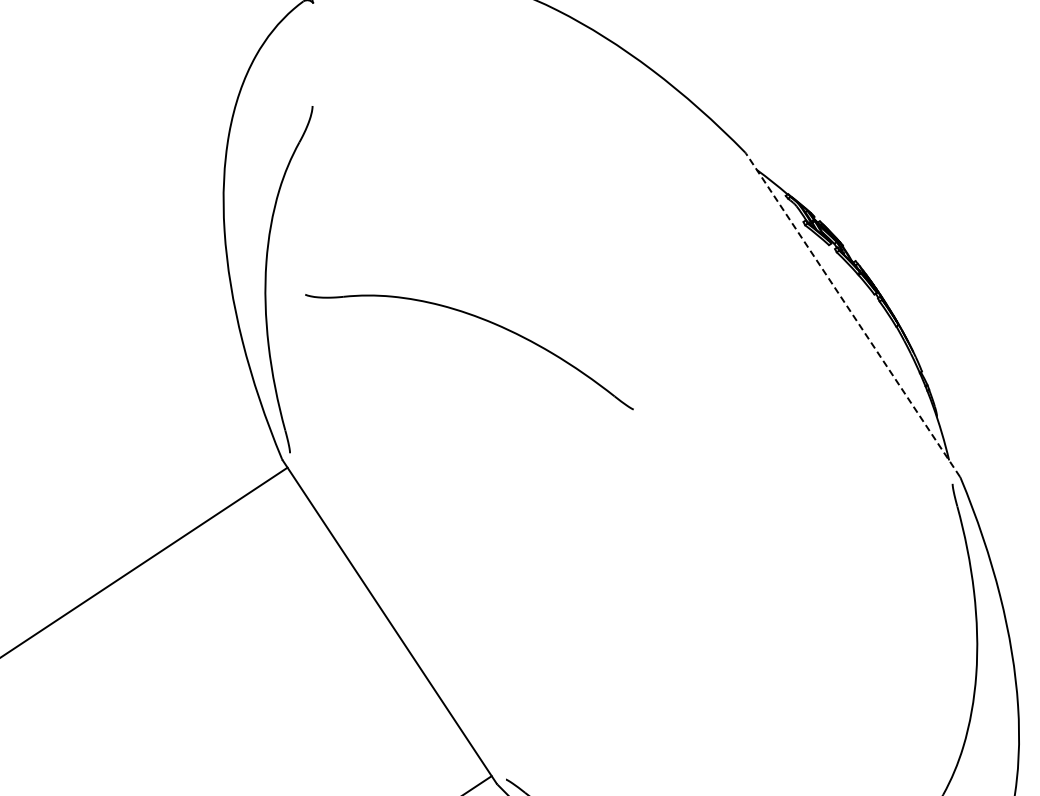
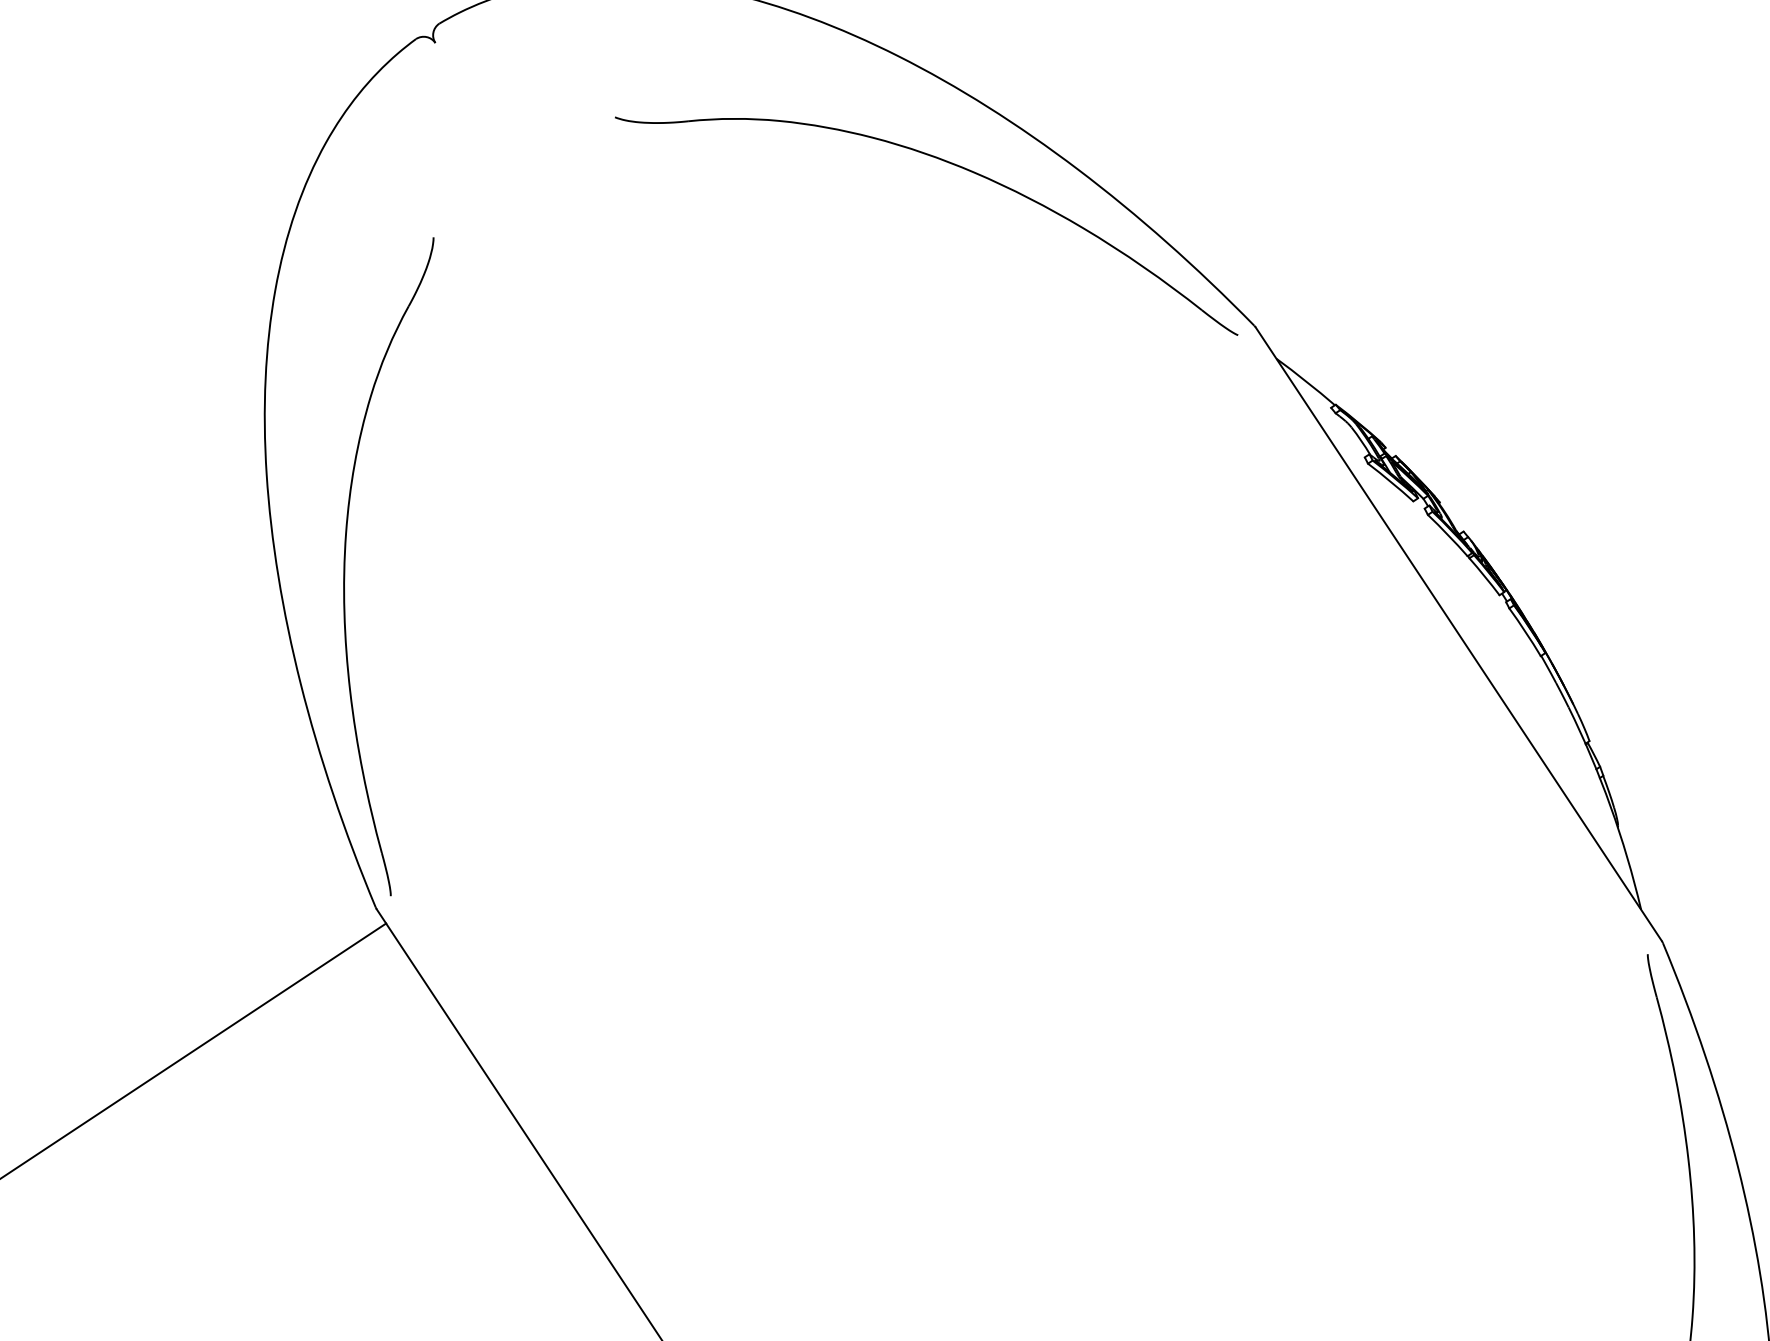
line: (853, 315) -> (1459, 634), dashed -> solid
part: (480, 319) -> (947, 164), moved

